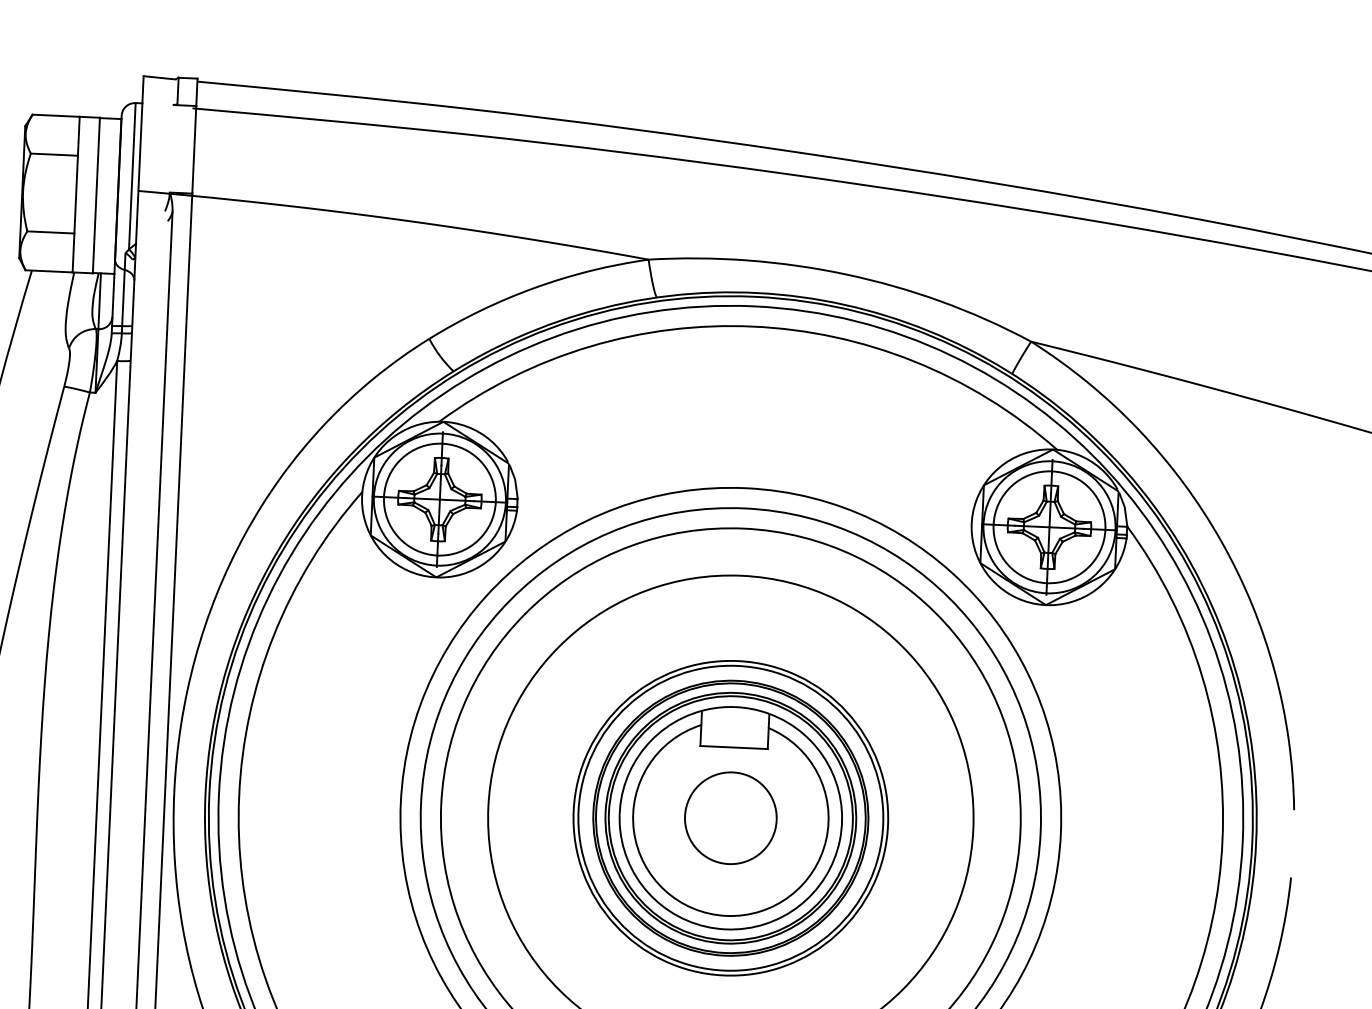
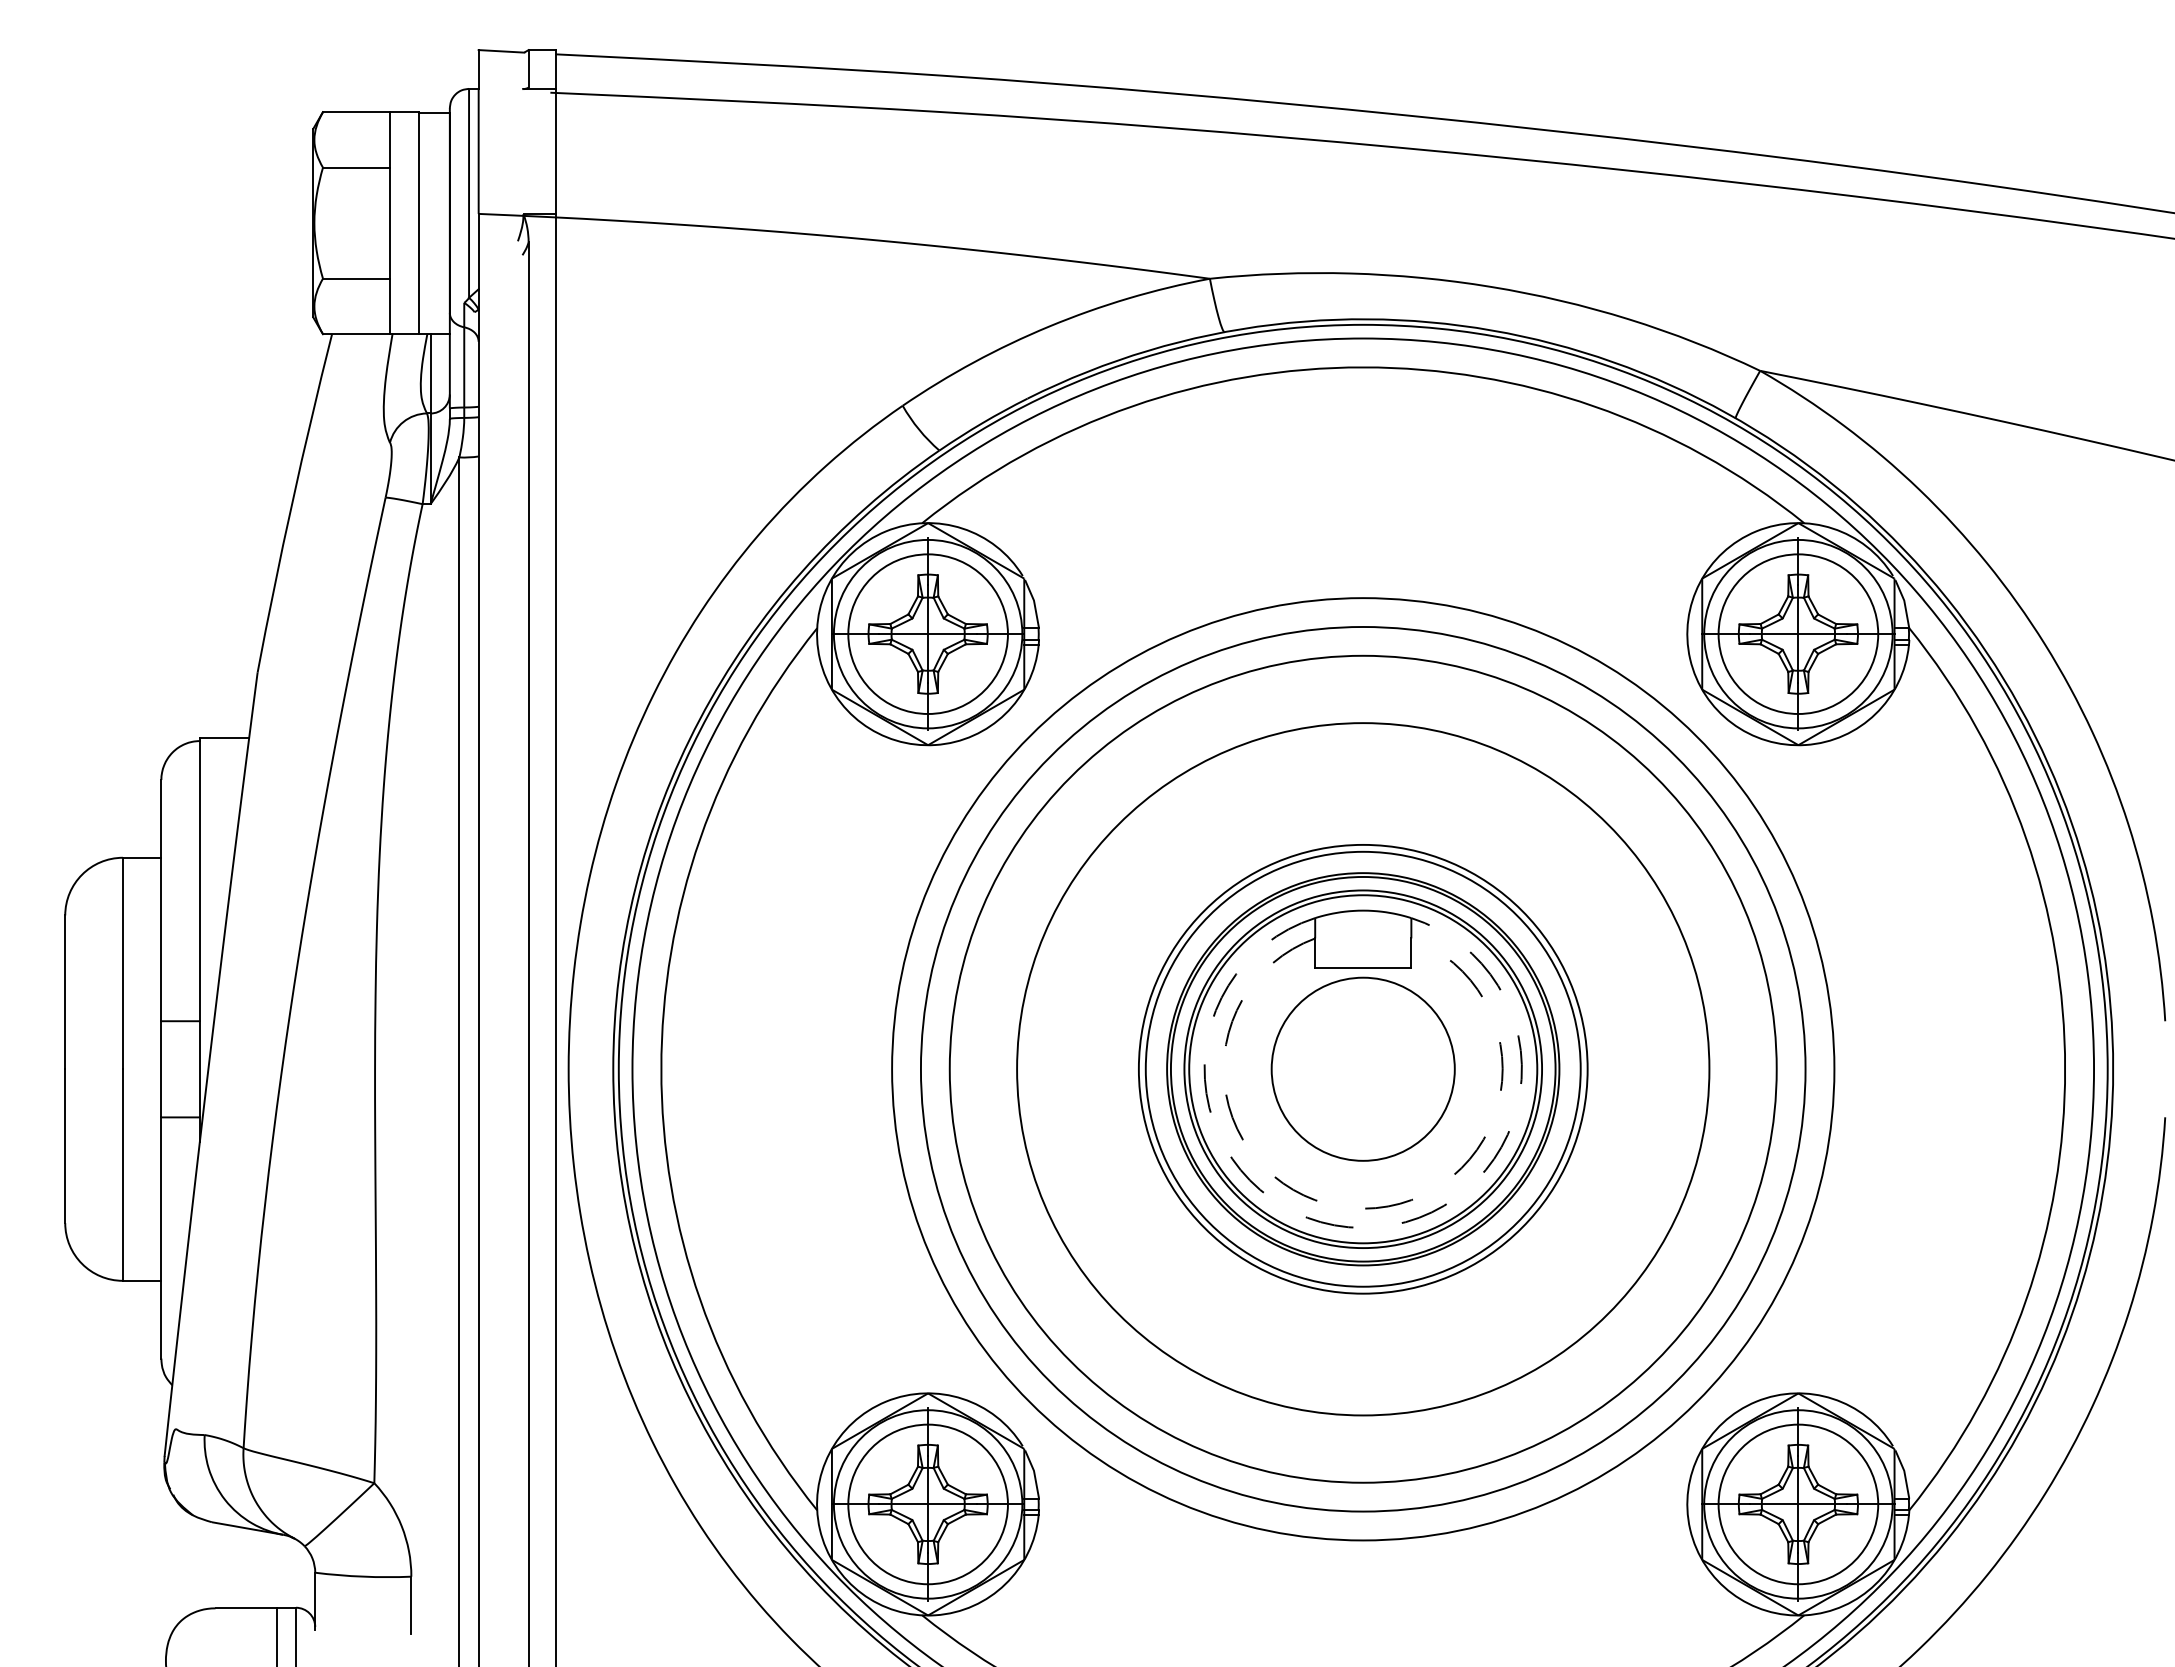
circle: (730, 817) -> (1362, 1068), size x1.4
arc: (726, 915) -> (1363, 1208), solid -> dashed
arc: (725, 929) -> (1363, 1227), solid -> dashed

